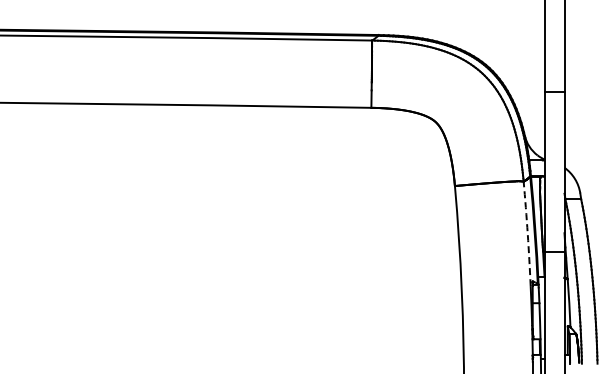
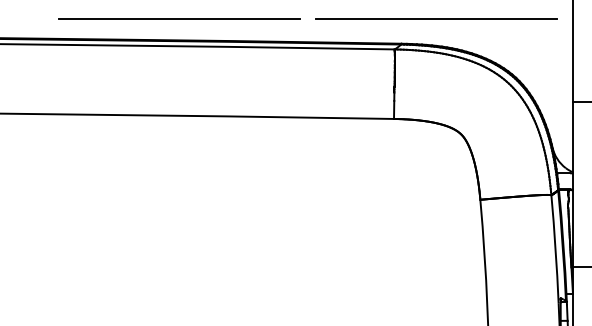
line: (163, 11) -> (179, 19), added
line: (412, 11) -> (436, 19), added
arc: (527, 233) -> (555, 248), dashed -> solid

